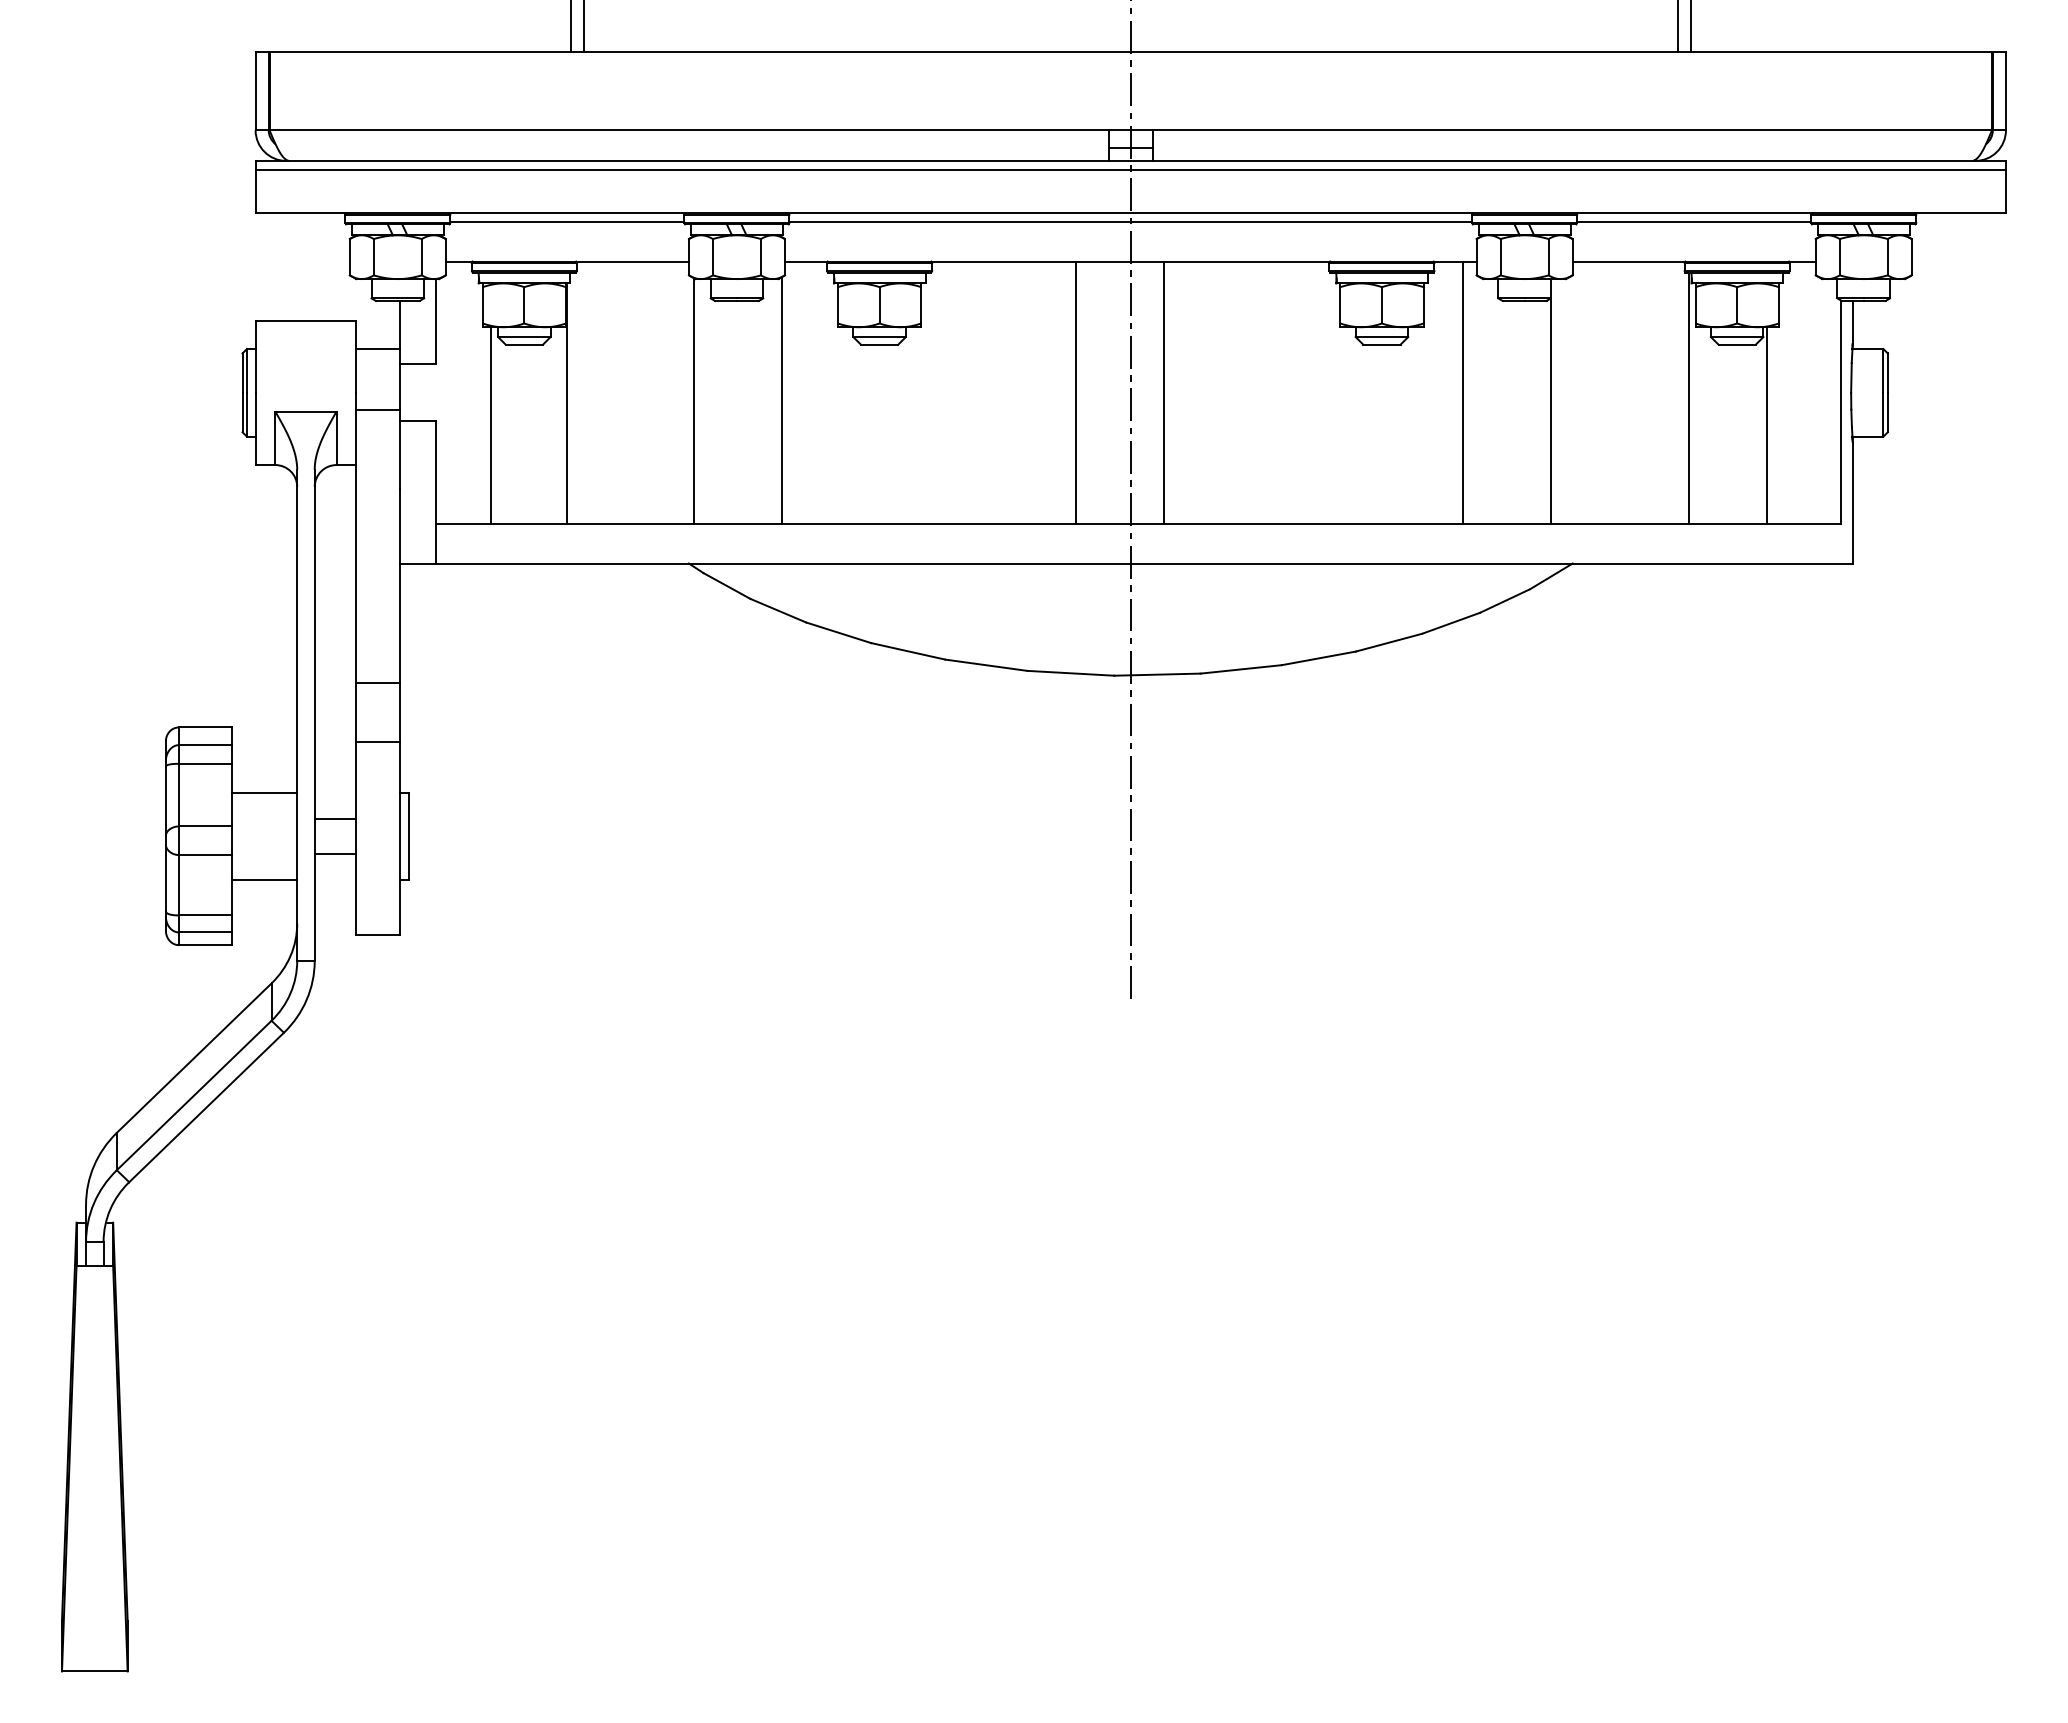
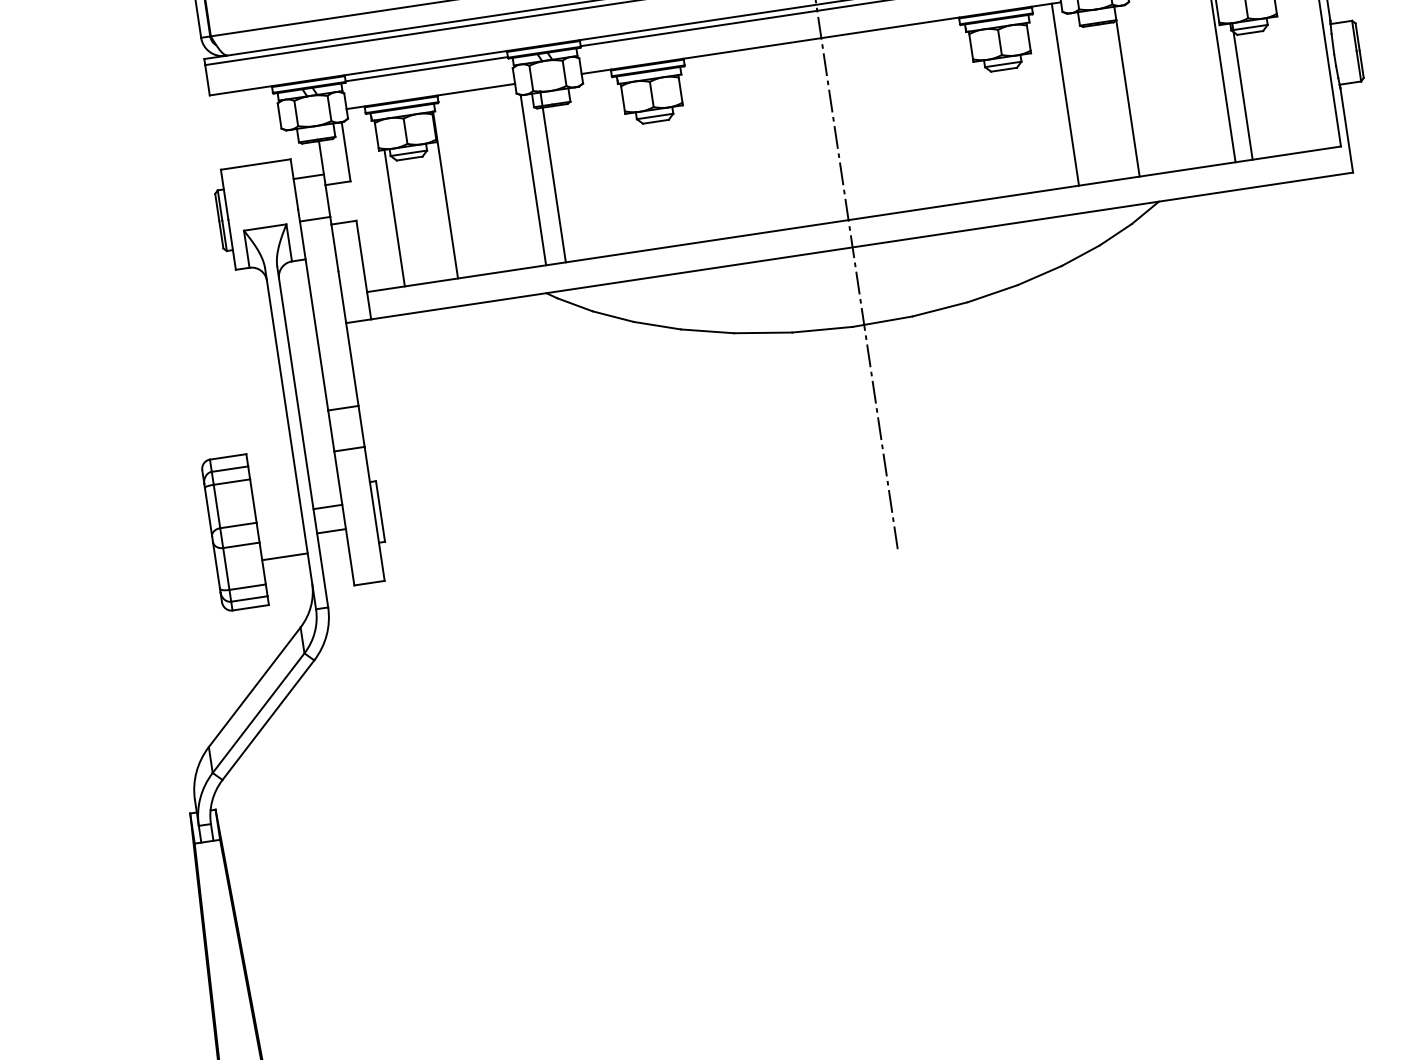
line: (1076, 392) -> (797, 134), removed
line: (1163, 392) -> (857, 125), removed
line: (781, 400) -> (552, 176), moved
line: (1766, 425) -> (1242, 91), moved
line: (264, 792) -> (275, 495), removed

